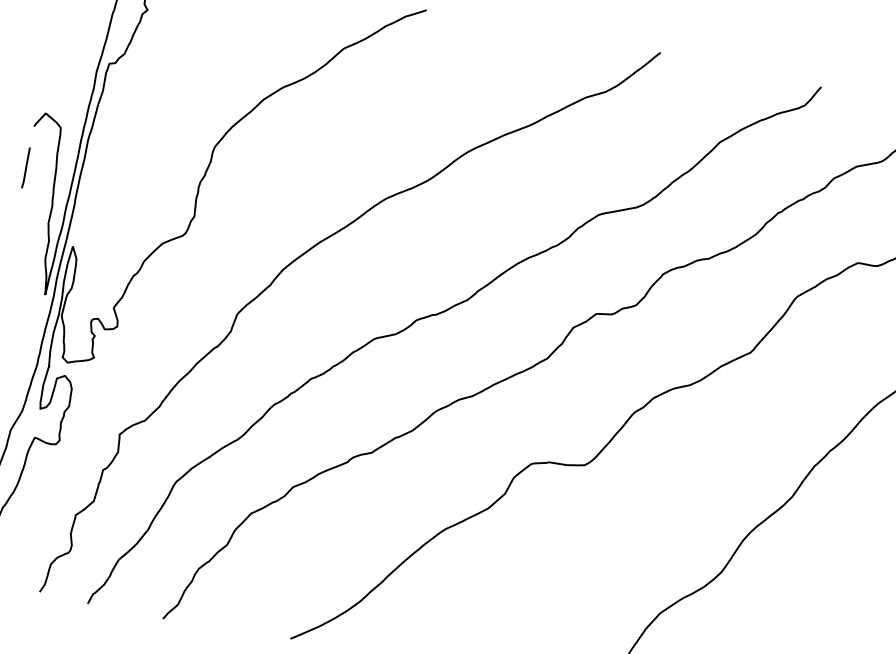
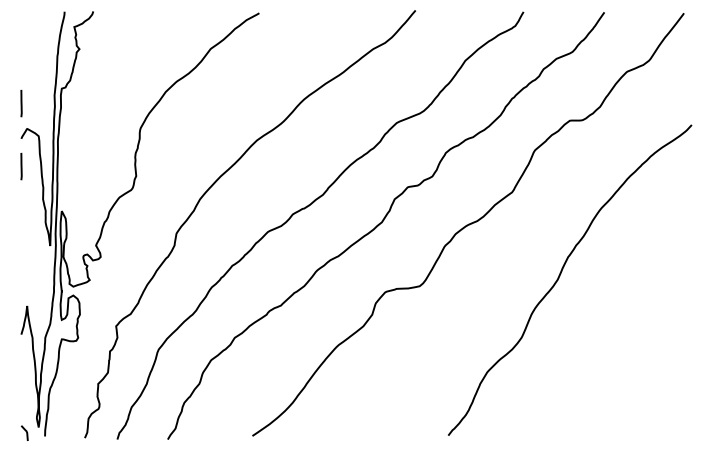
line: (44, 73) -> (21, 103), added

